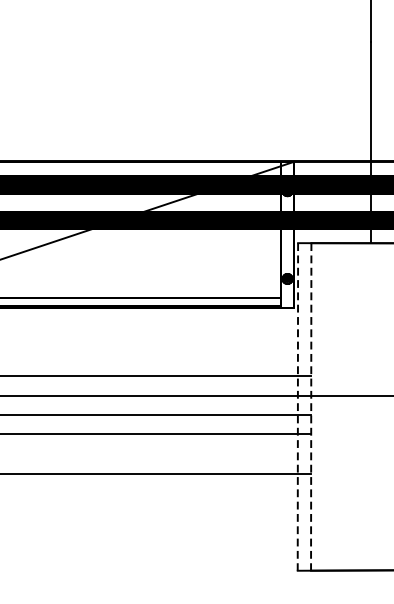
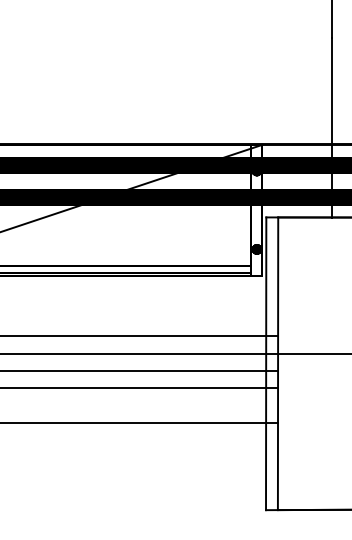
line: (298, 407) -> (266, 364), dashed -> solid
line: (311, 407) -> (278, 364), dashed -> solid

